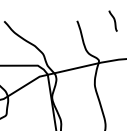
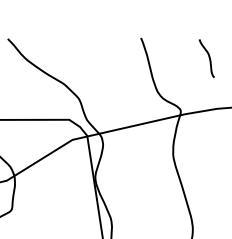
curve: (113, 20) -> (207, 57), moved

